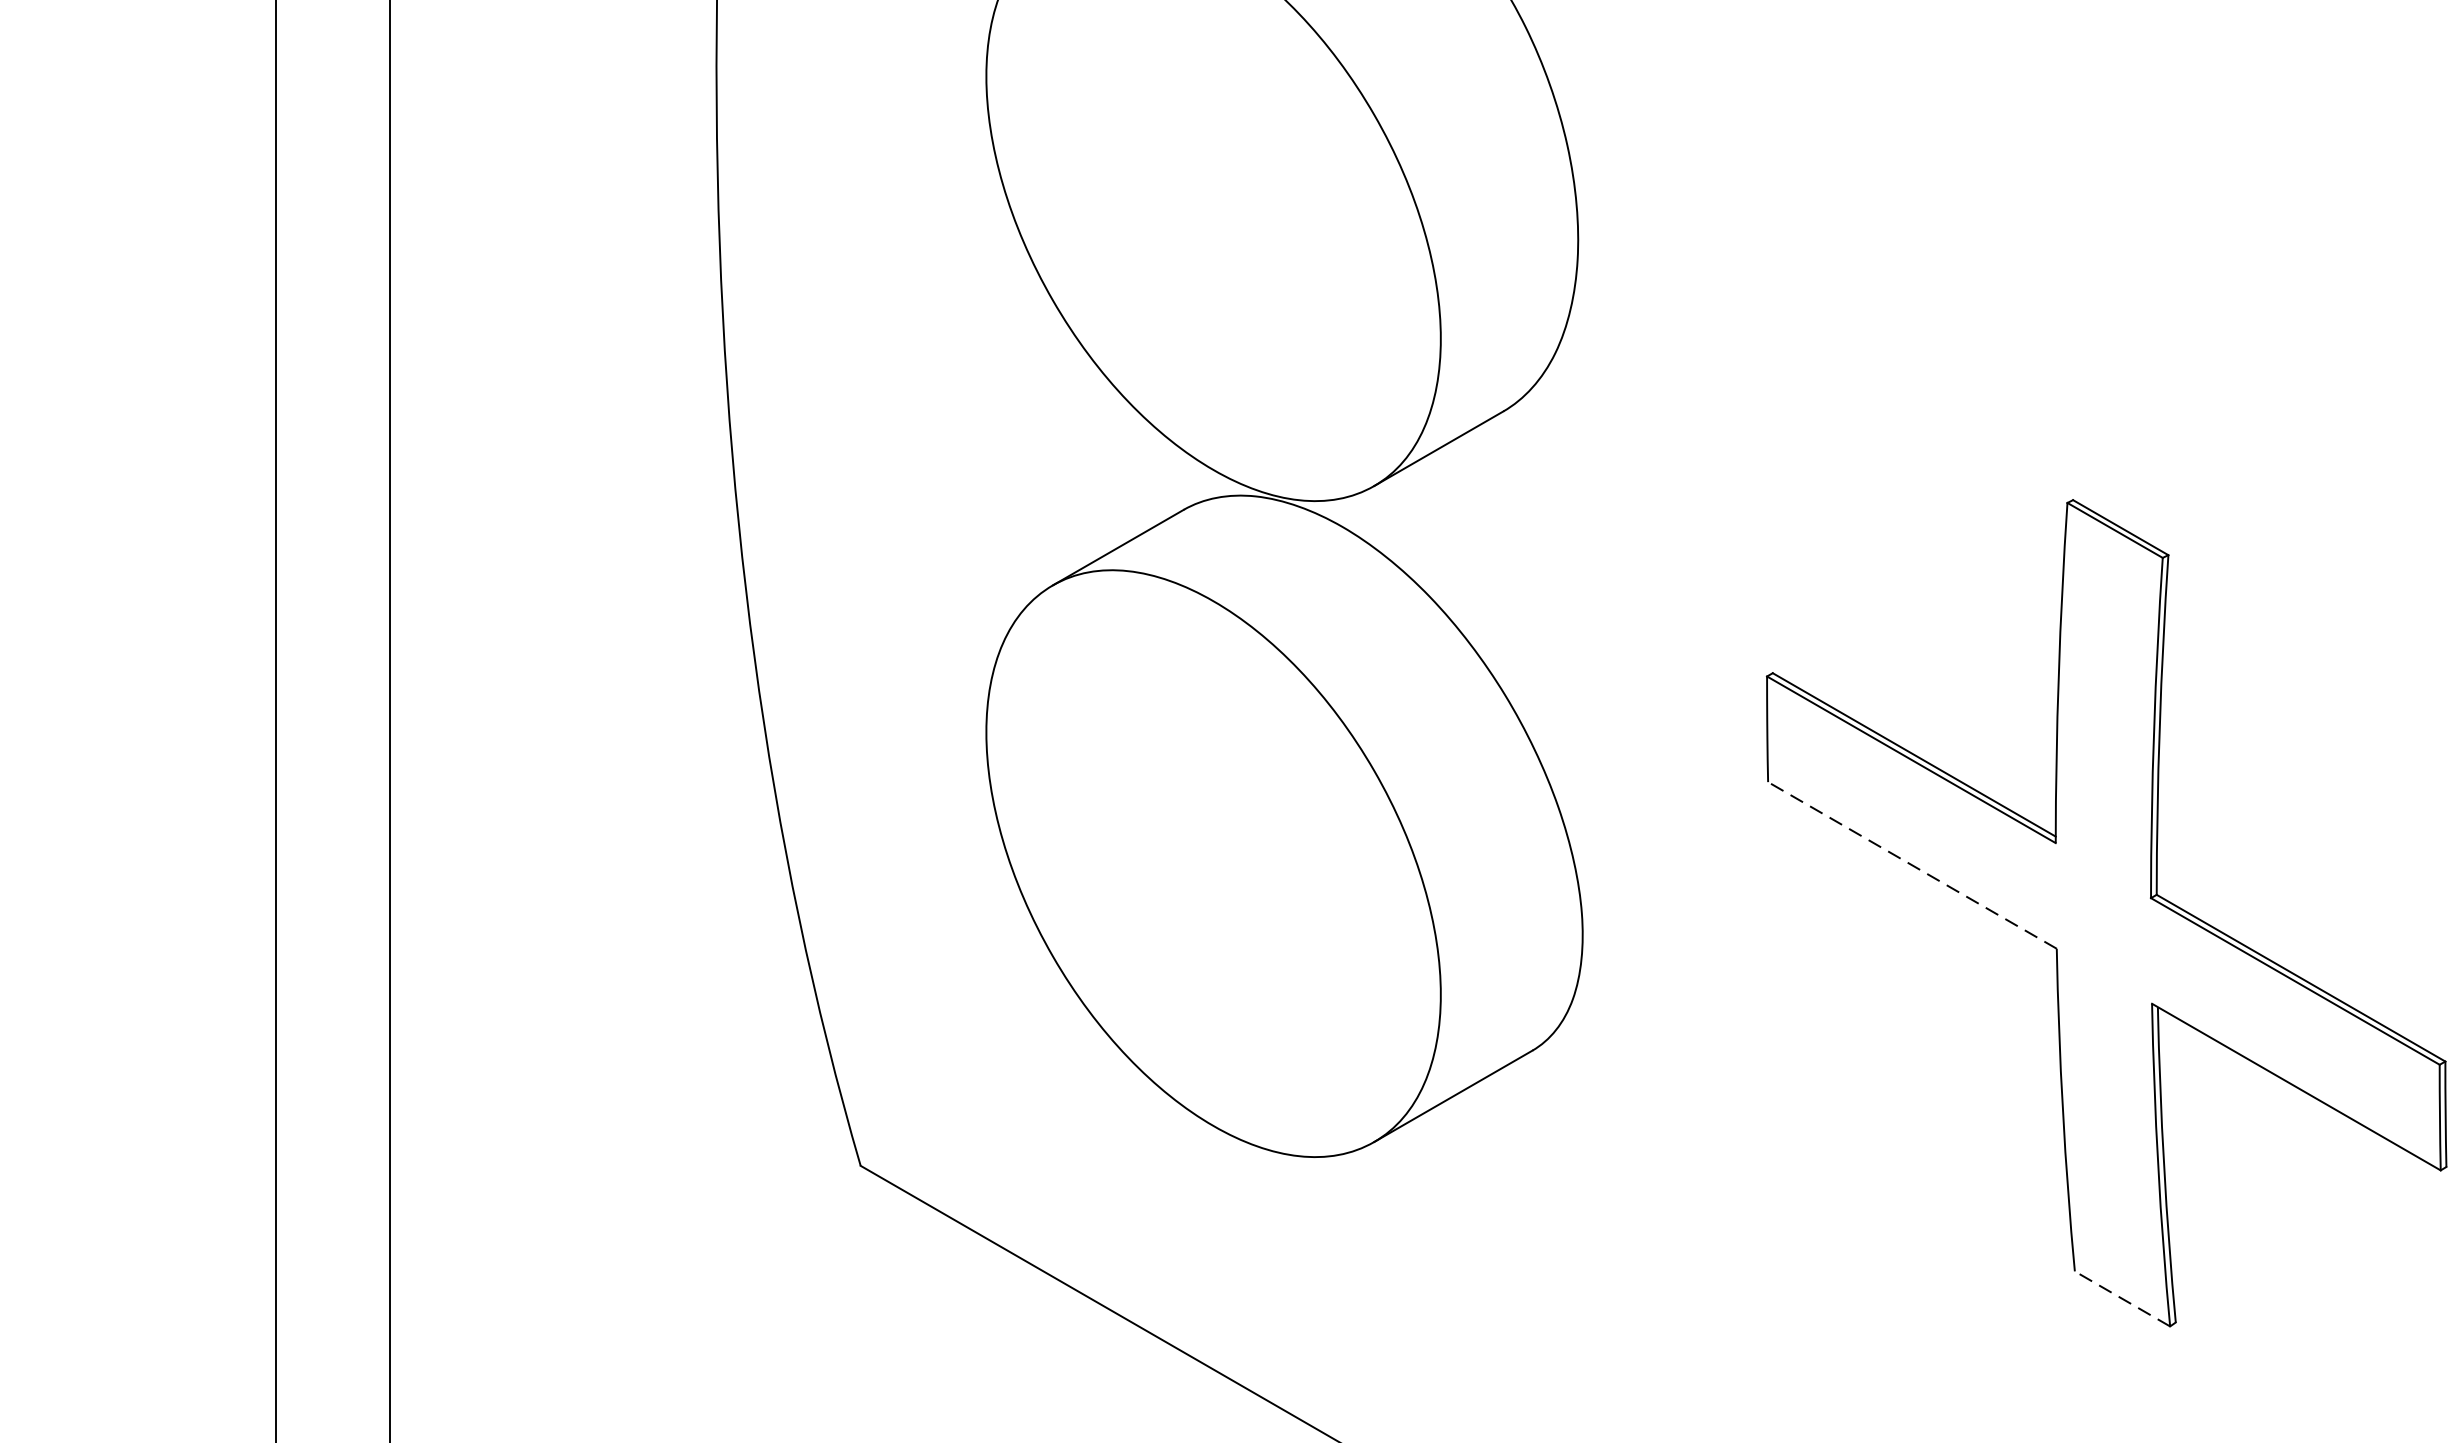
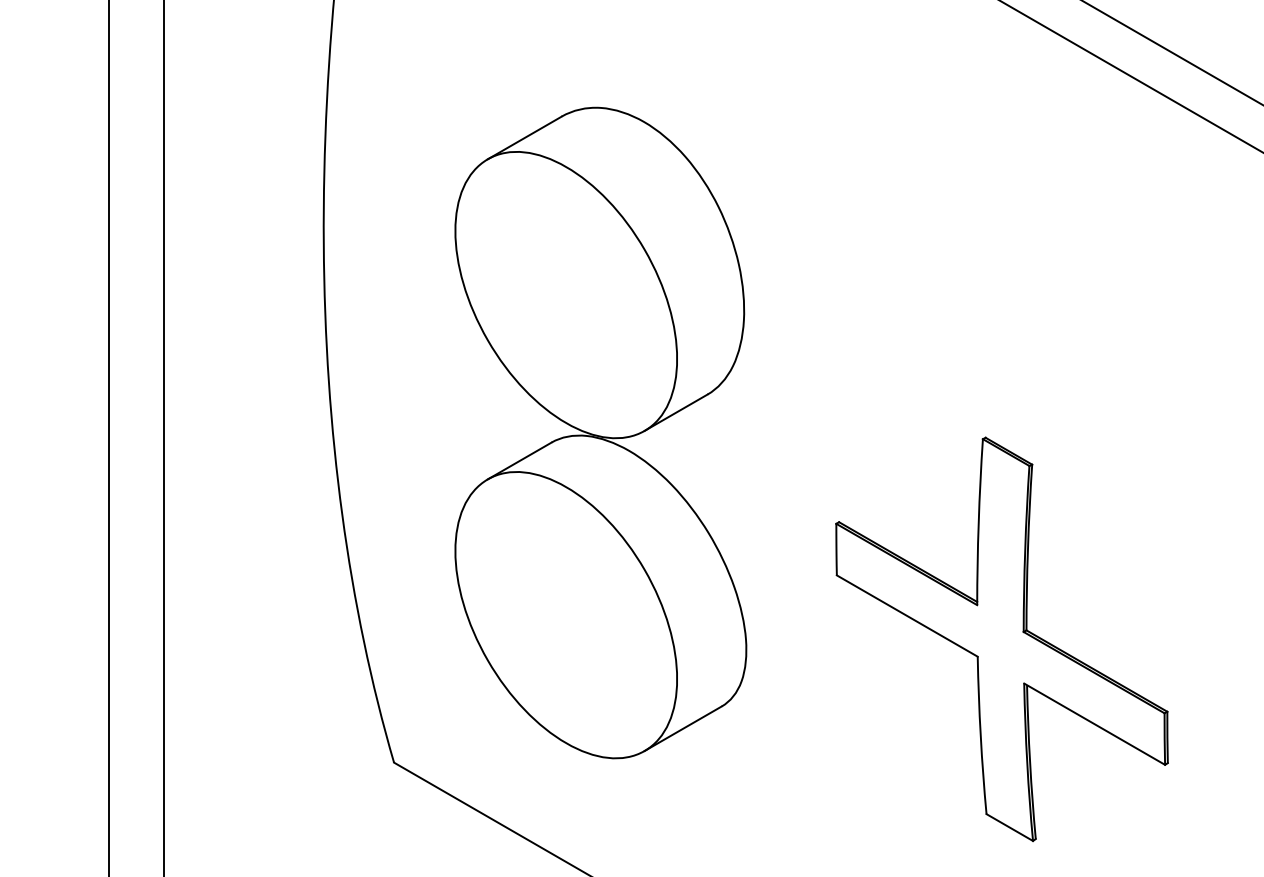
line: (1910, 864) -> (906, 615), dashed -> solid
line: (2121, 1298) -> (1009, 827), dashed -> solid

